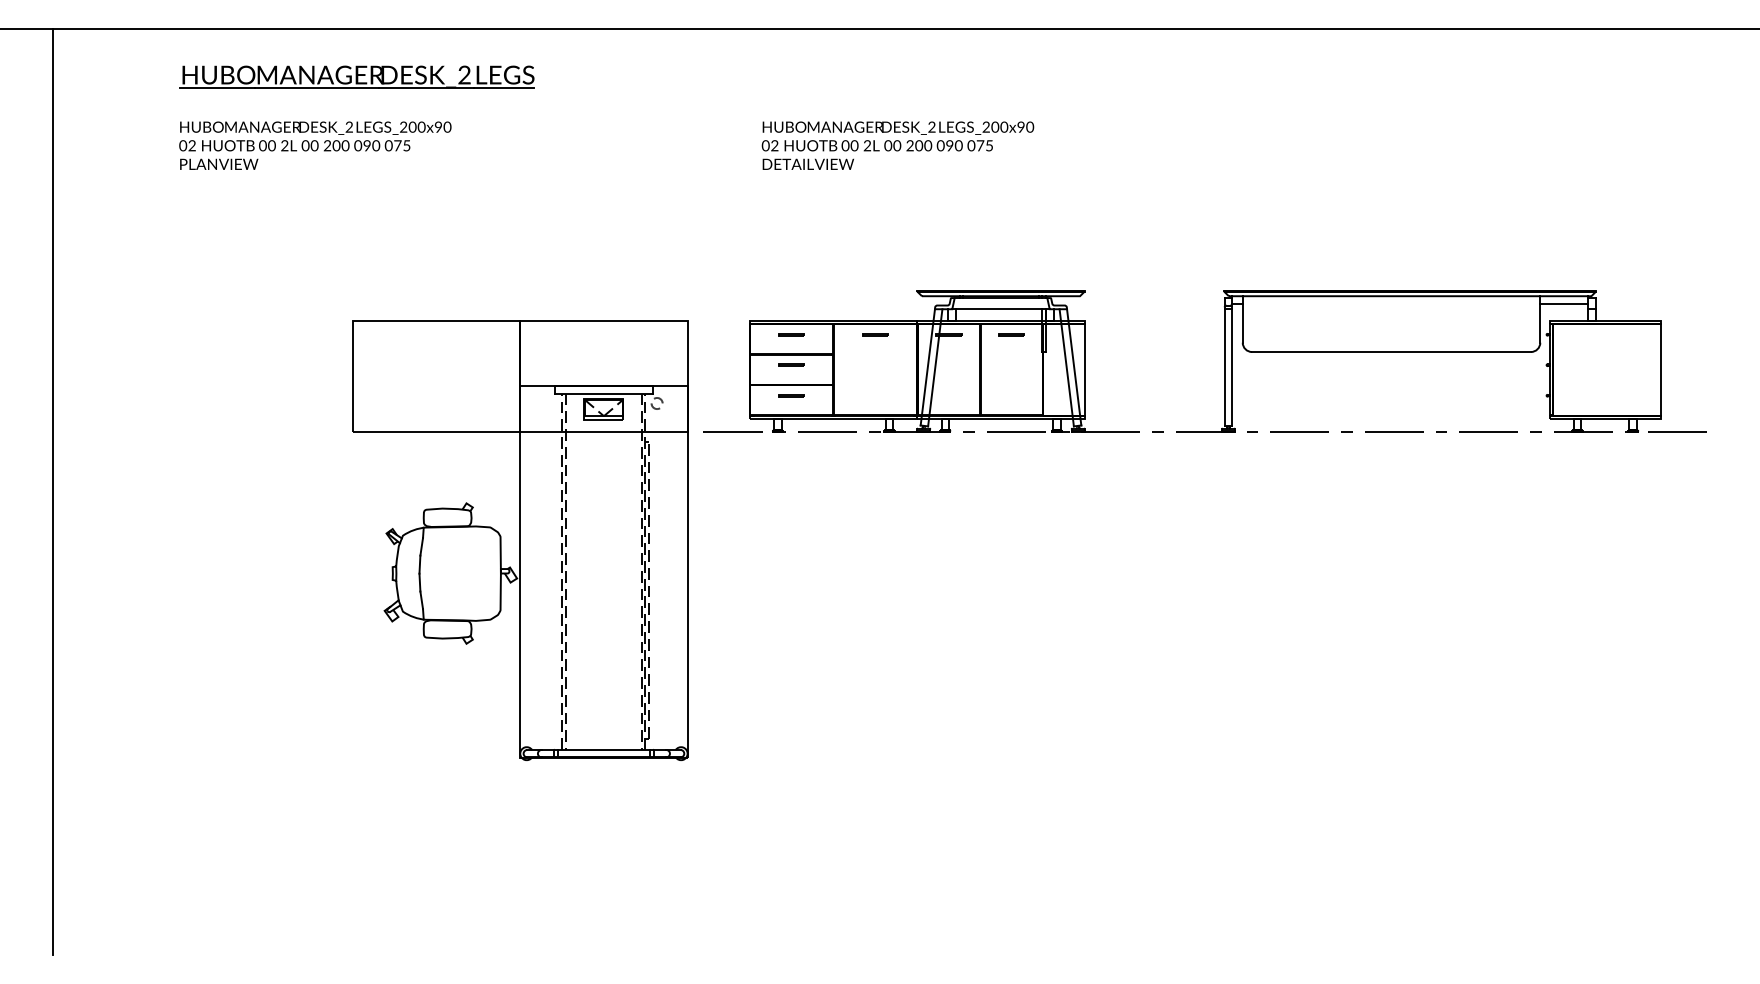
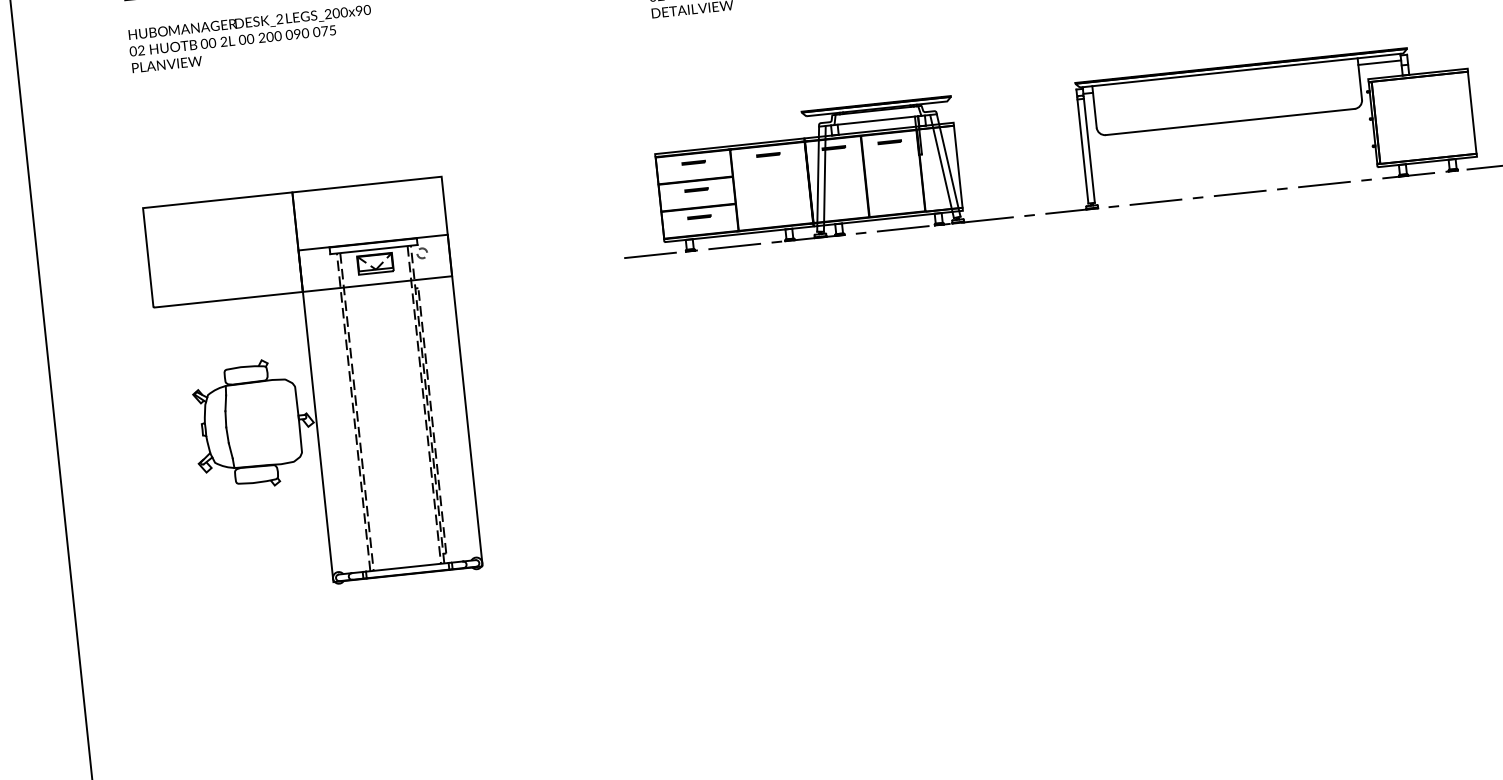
part: (520, 540) -> (313, 388), moved

